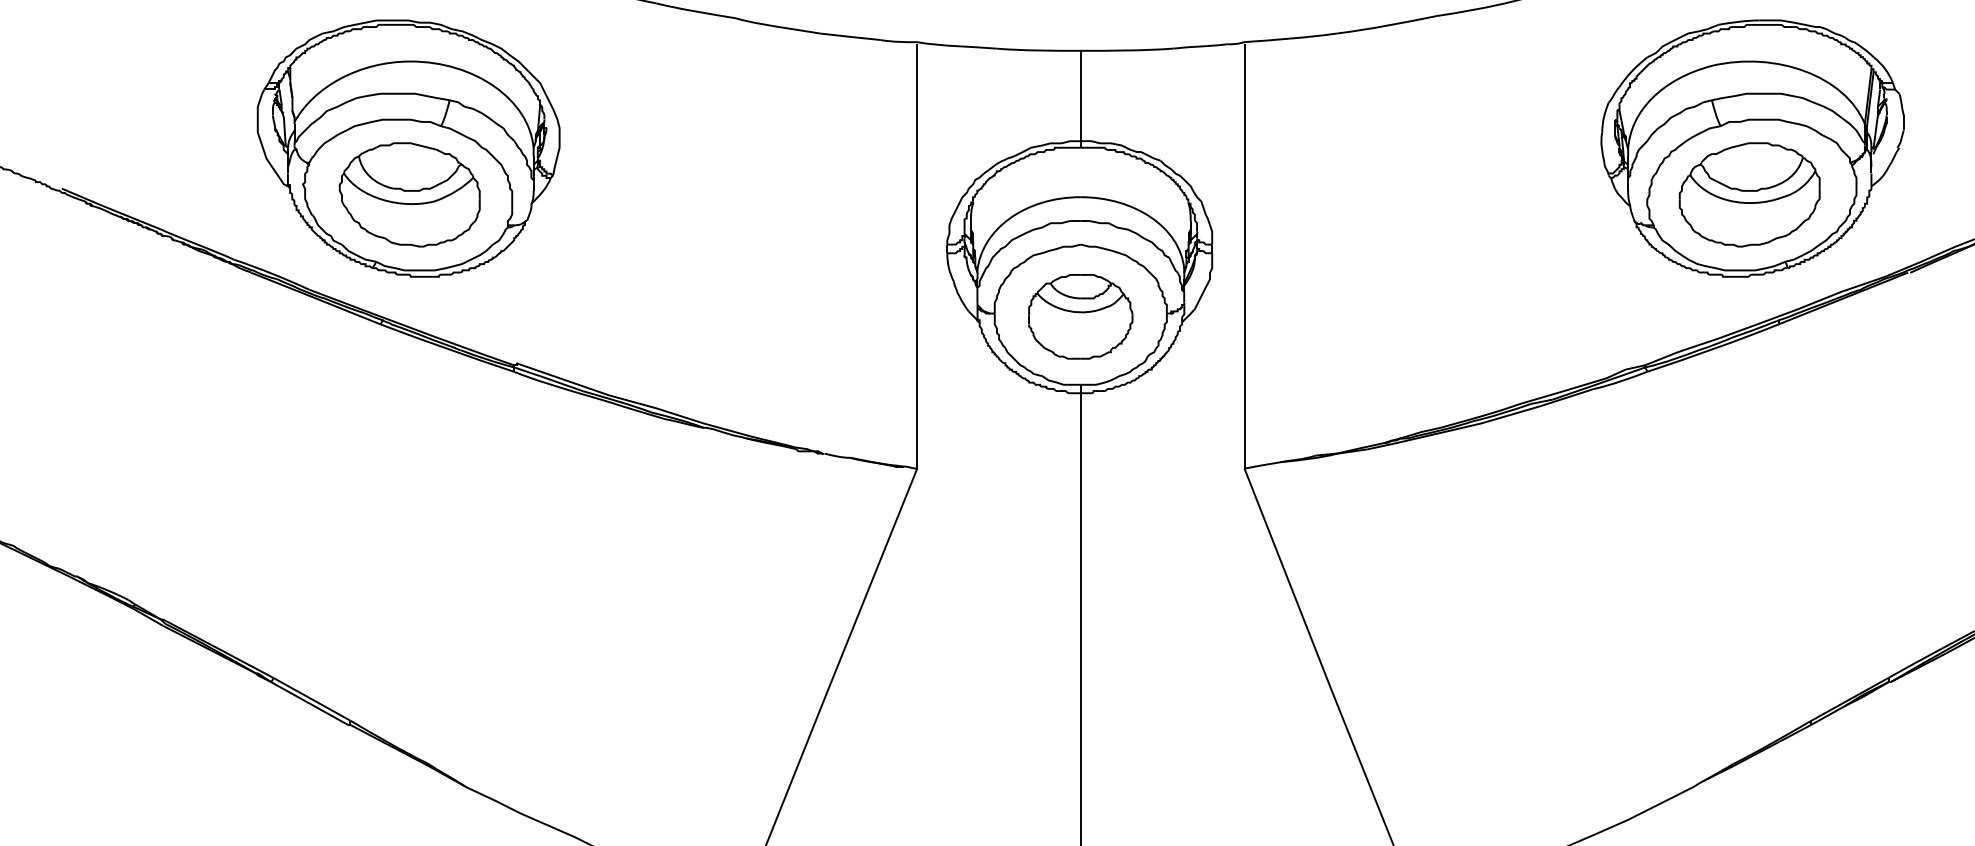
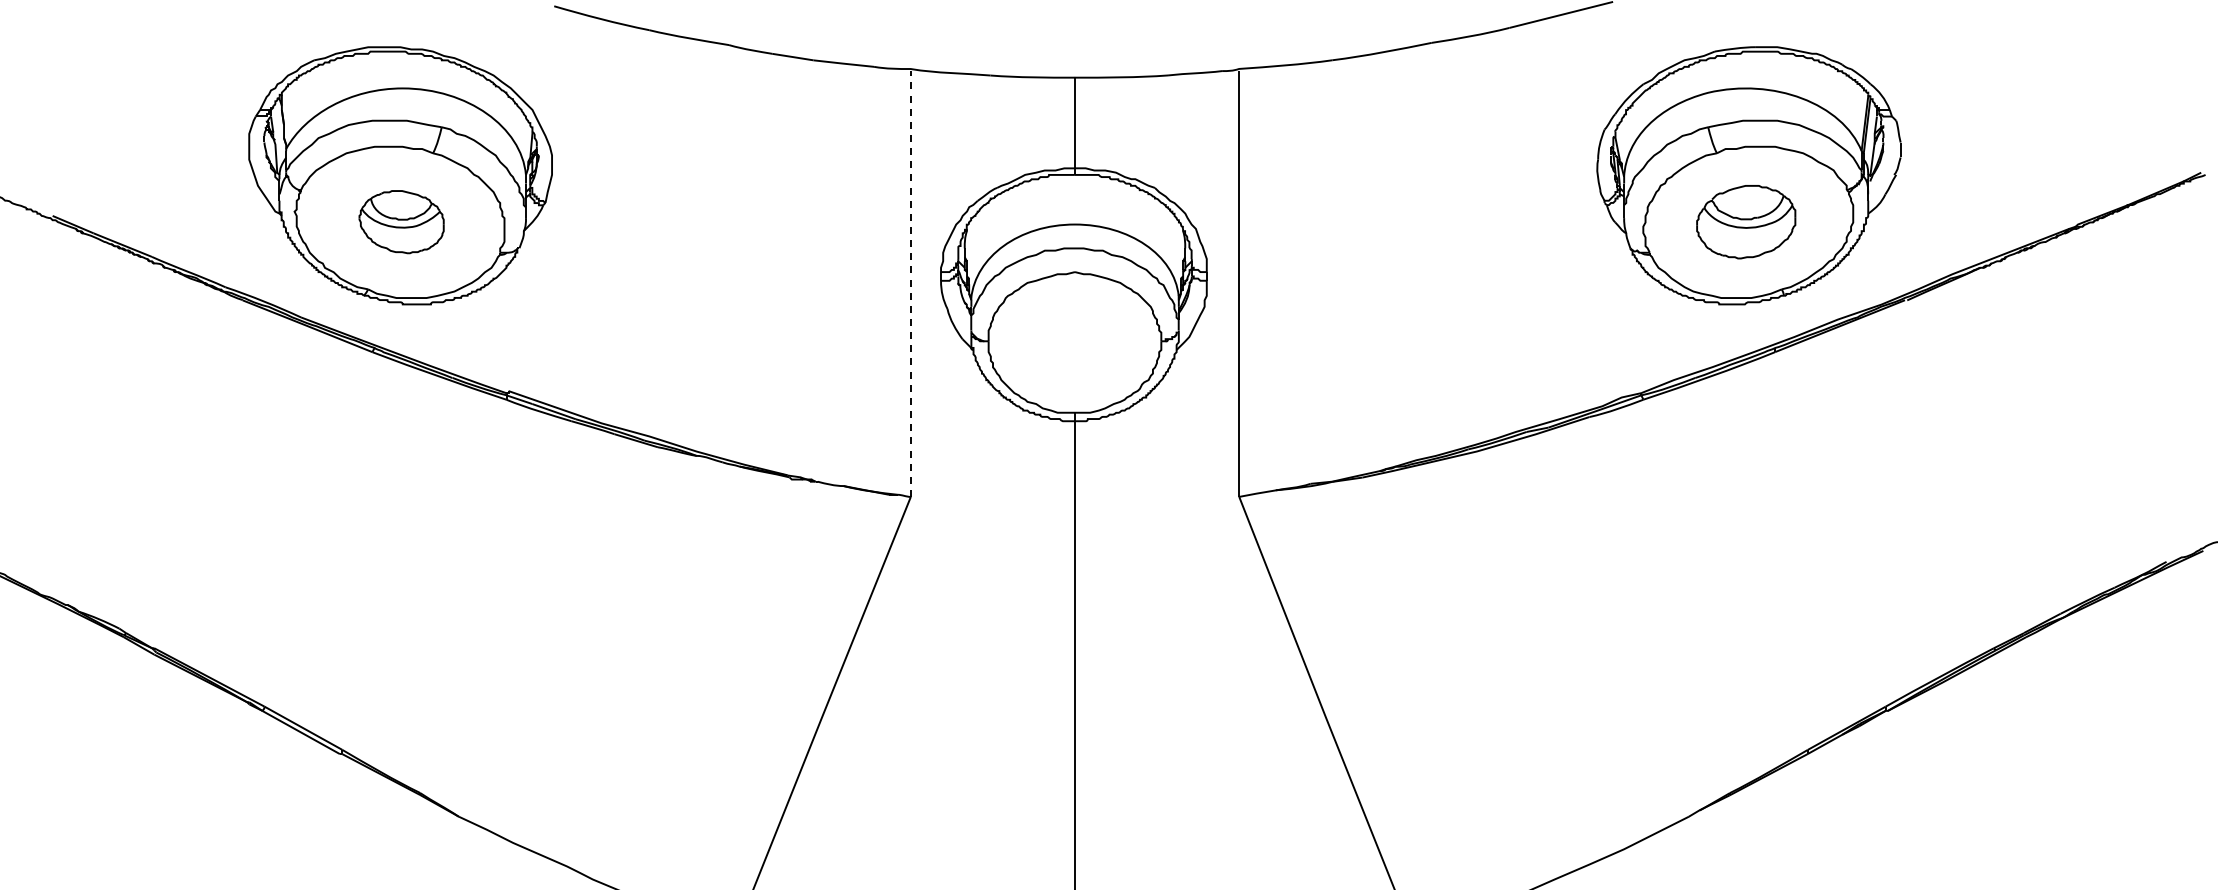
part: (409, 194) -> (401, 221), size x0.6
part: (1750, 194) -> (1746, 221), size x0.7
line: (916, 256) -> (910, 284), solid -> dashed
part: (1080, 316) -> (1074, 344), removed

